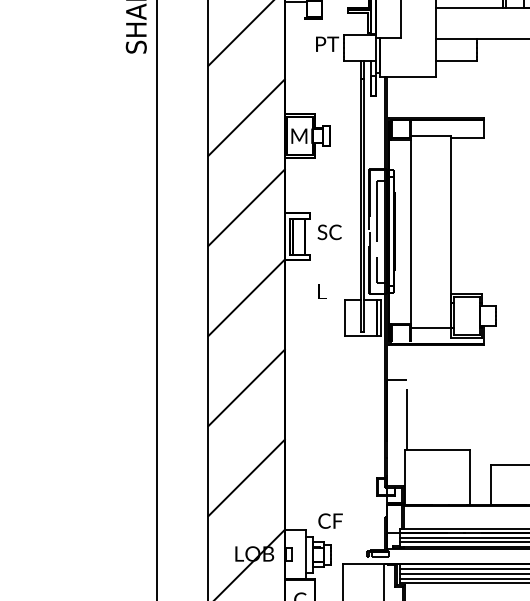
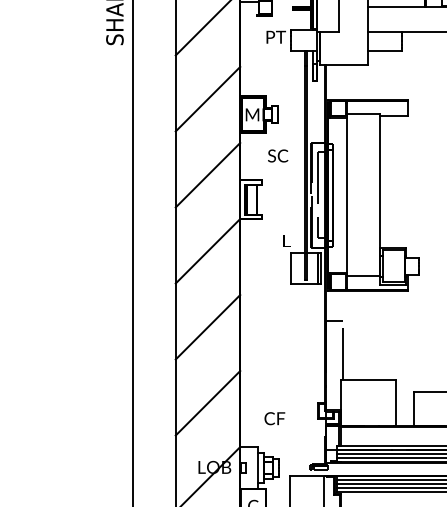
text: (330, 231) -> (278, 155), moved
text: (321, 291) -> (286, 240), moved
text: (330, 520) -> (274, 418), moved

